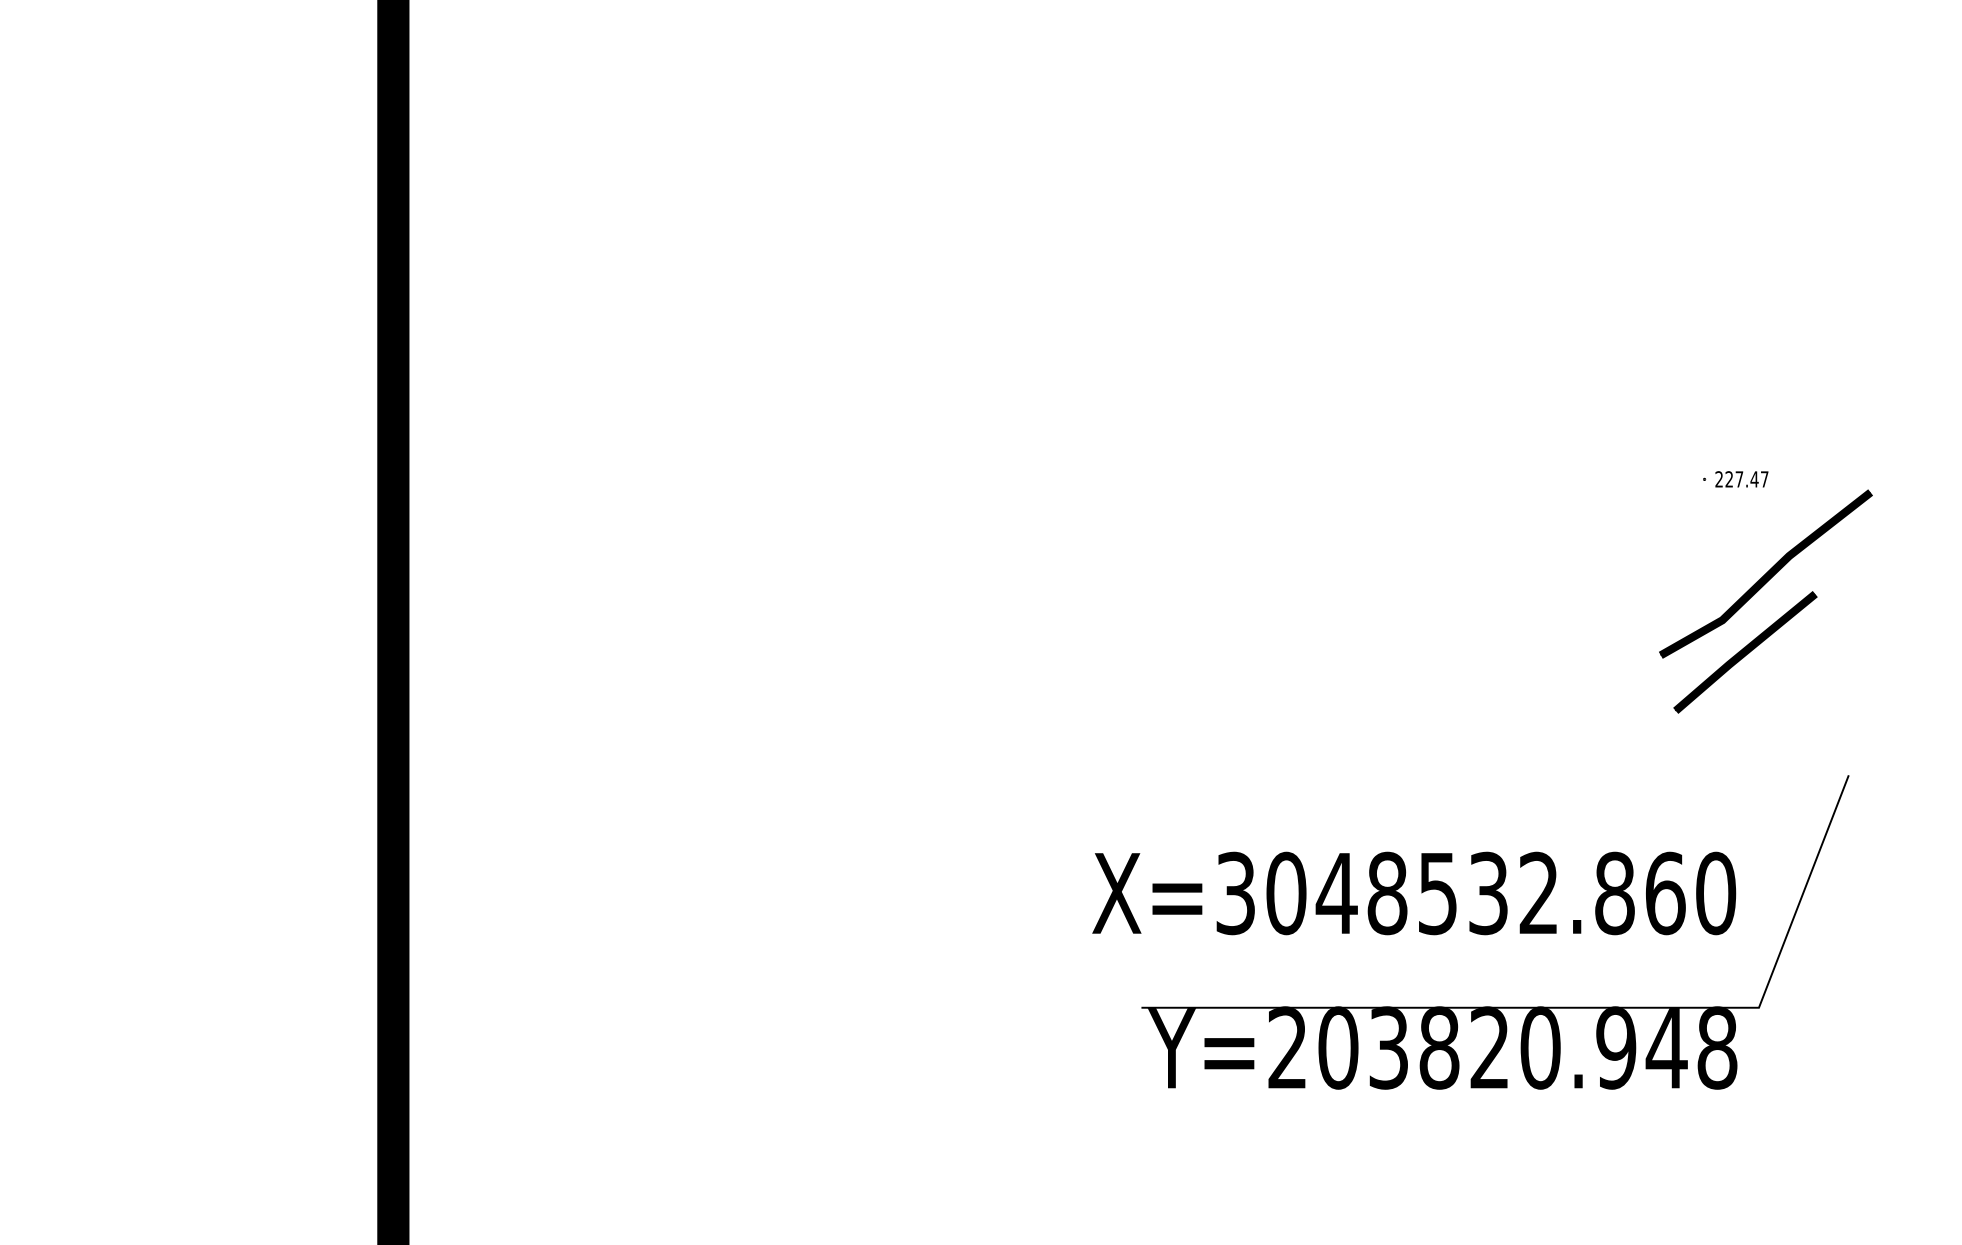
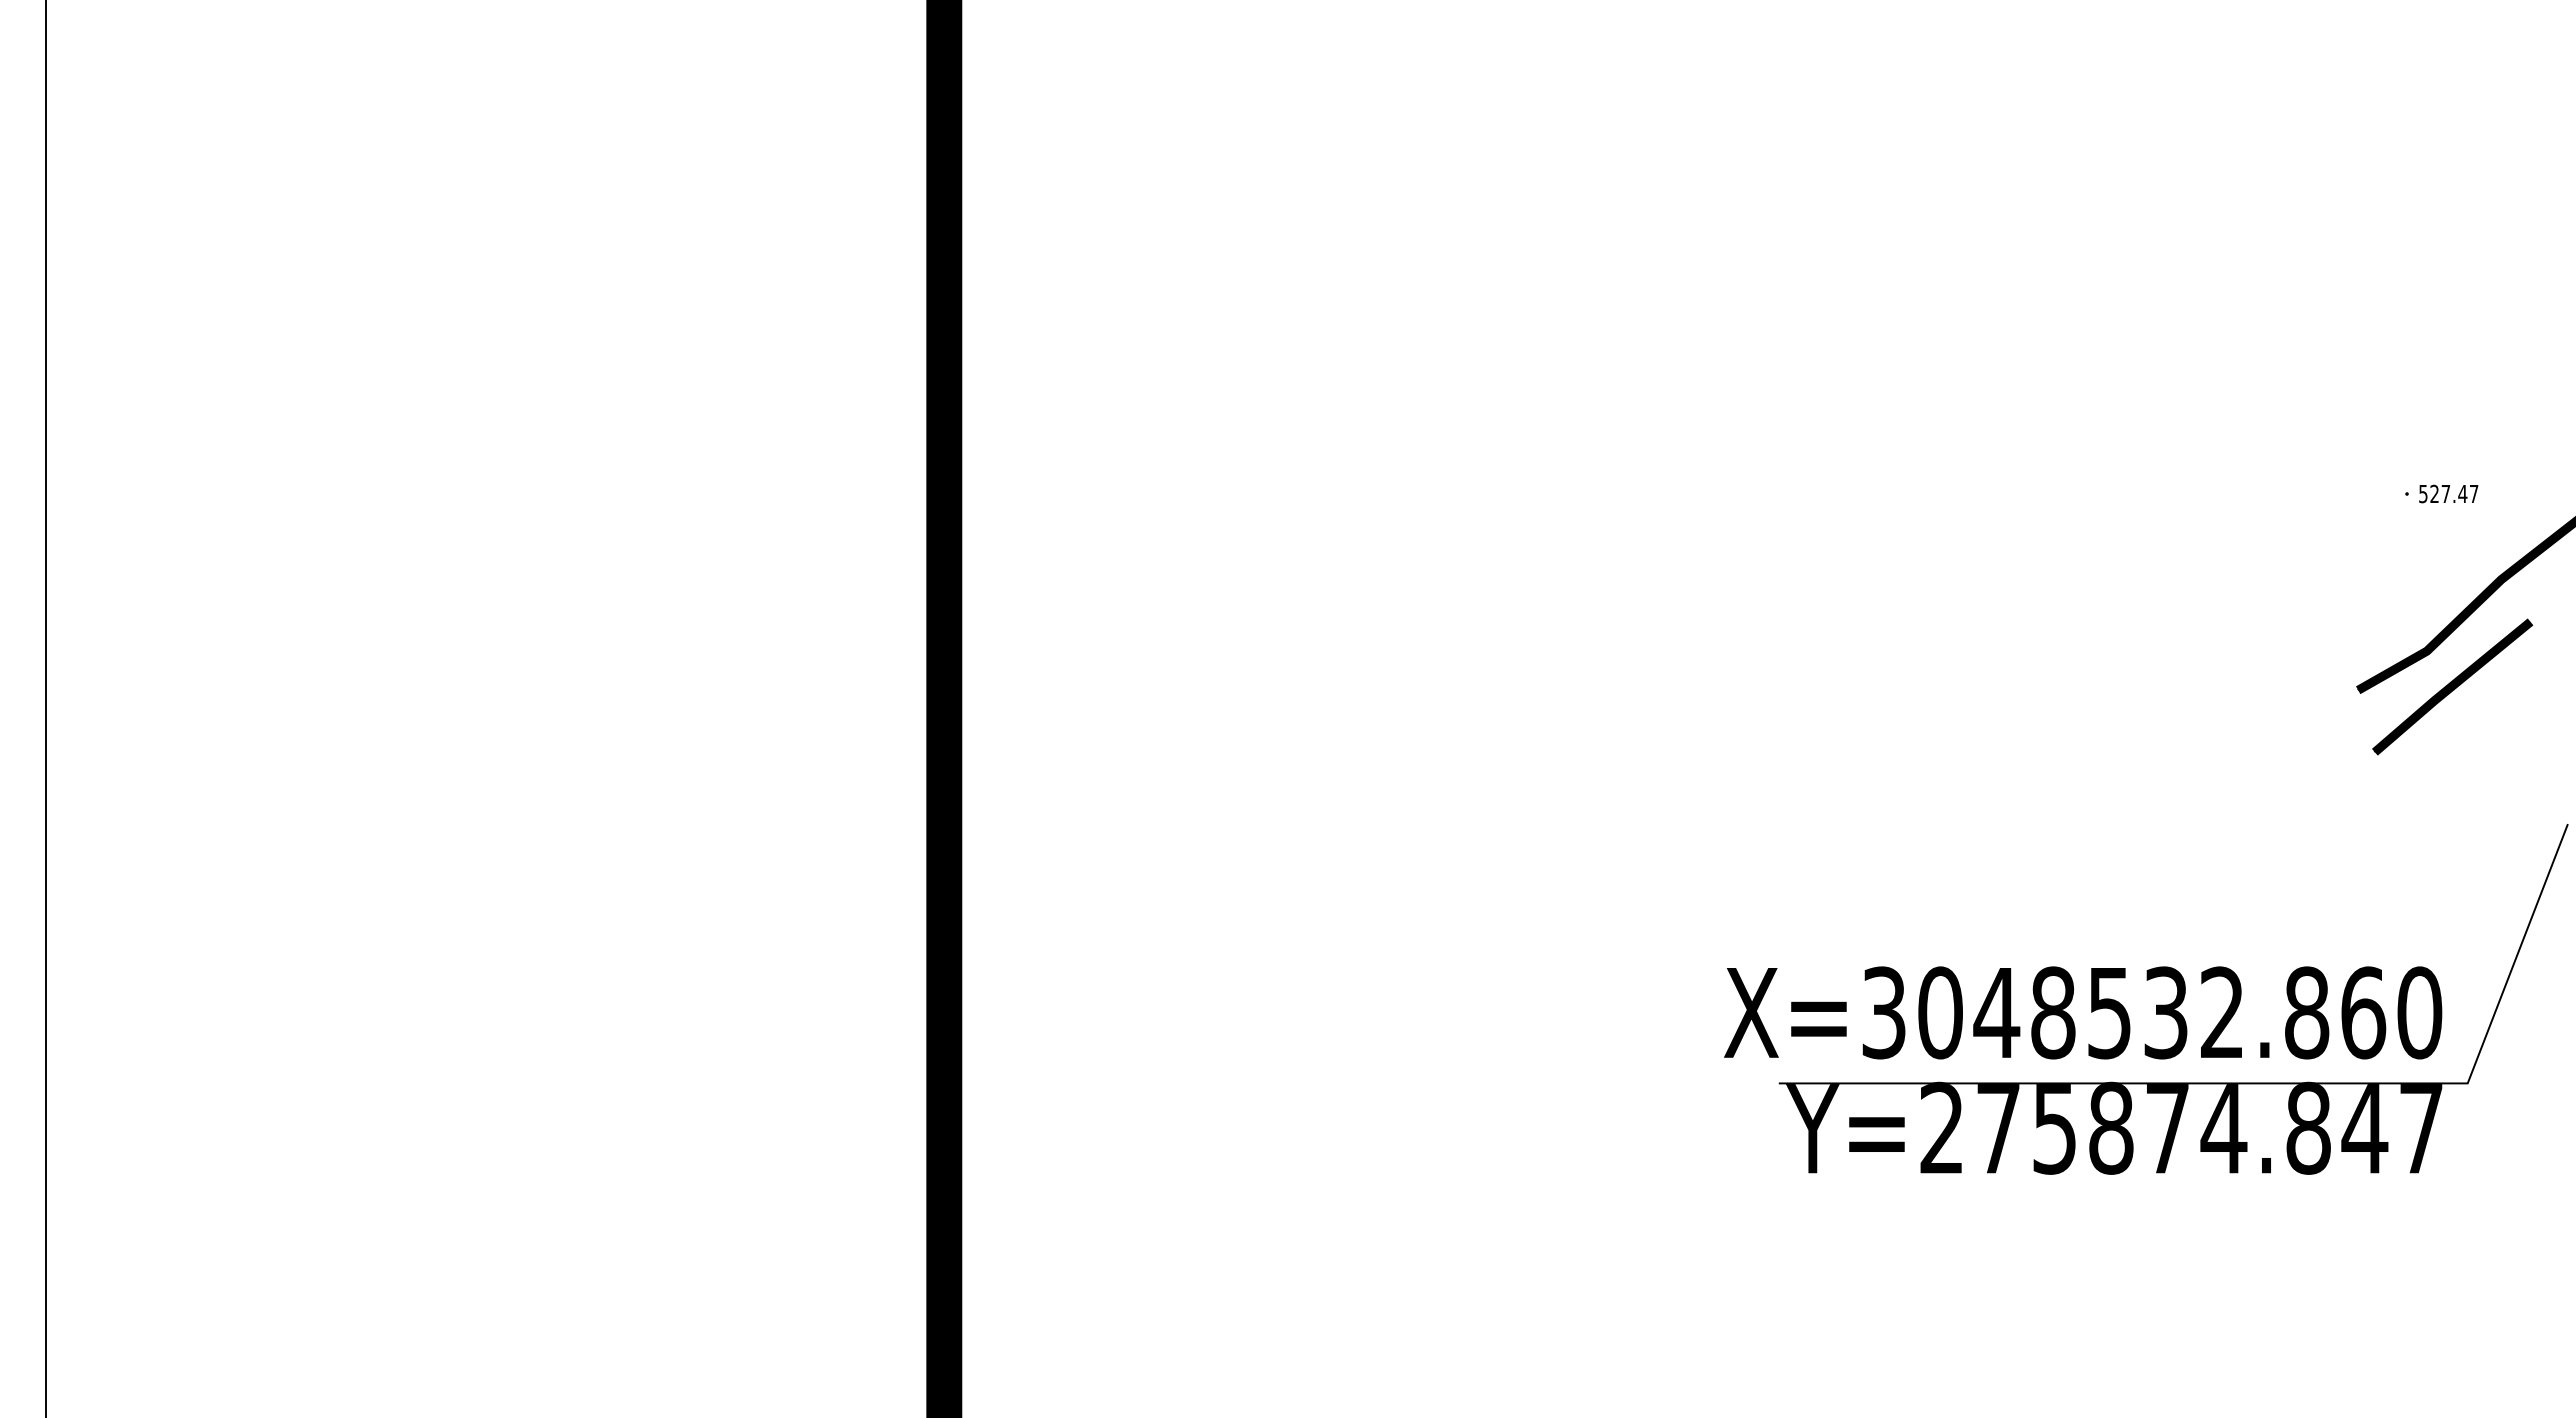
text: (1719, 478) -> (2423, 493), 227.47 -> 527.47
text: (1414, 893) -> (2083, 1012), moved
text: (1527, 1047) -> (2209, 1127), Y=203820.948 -> Y=275874.847

